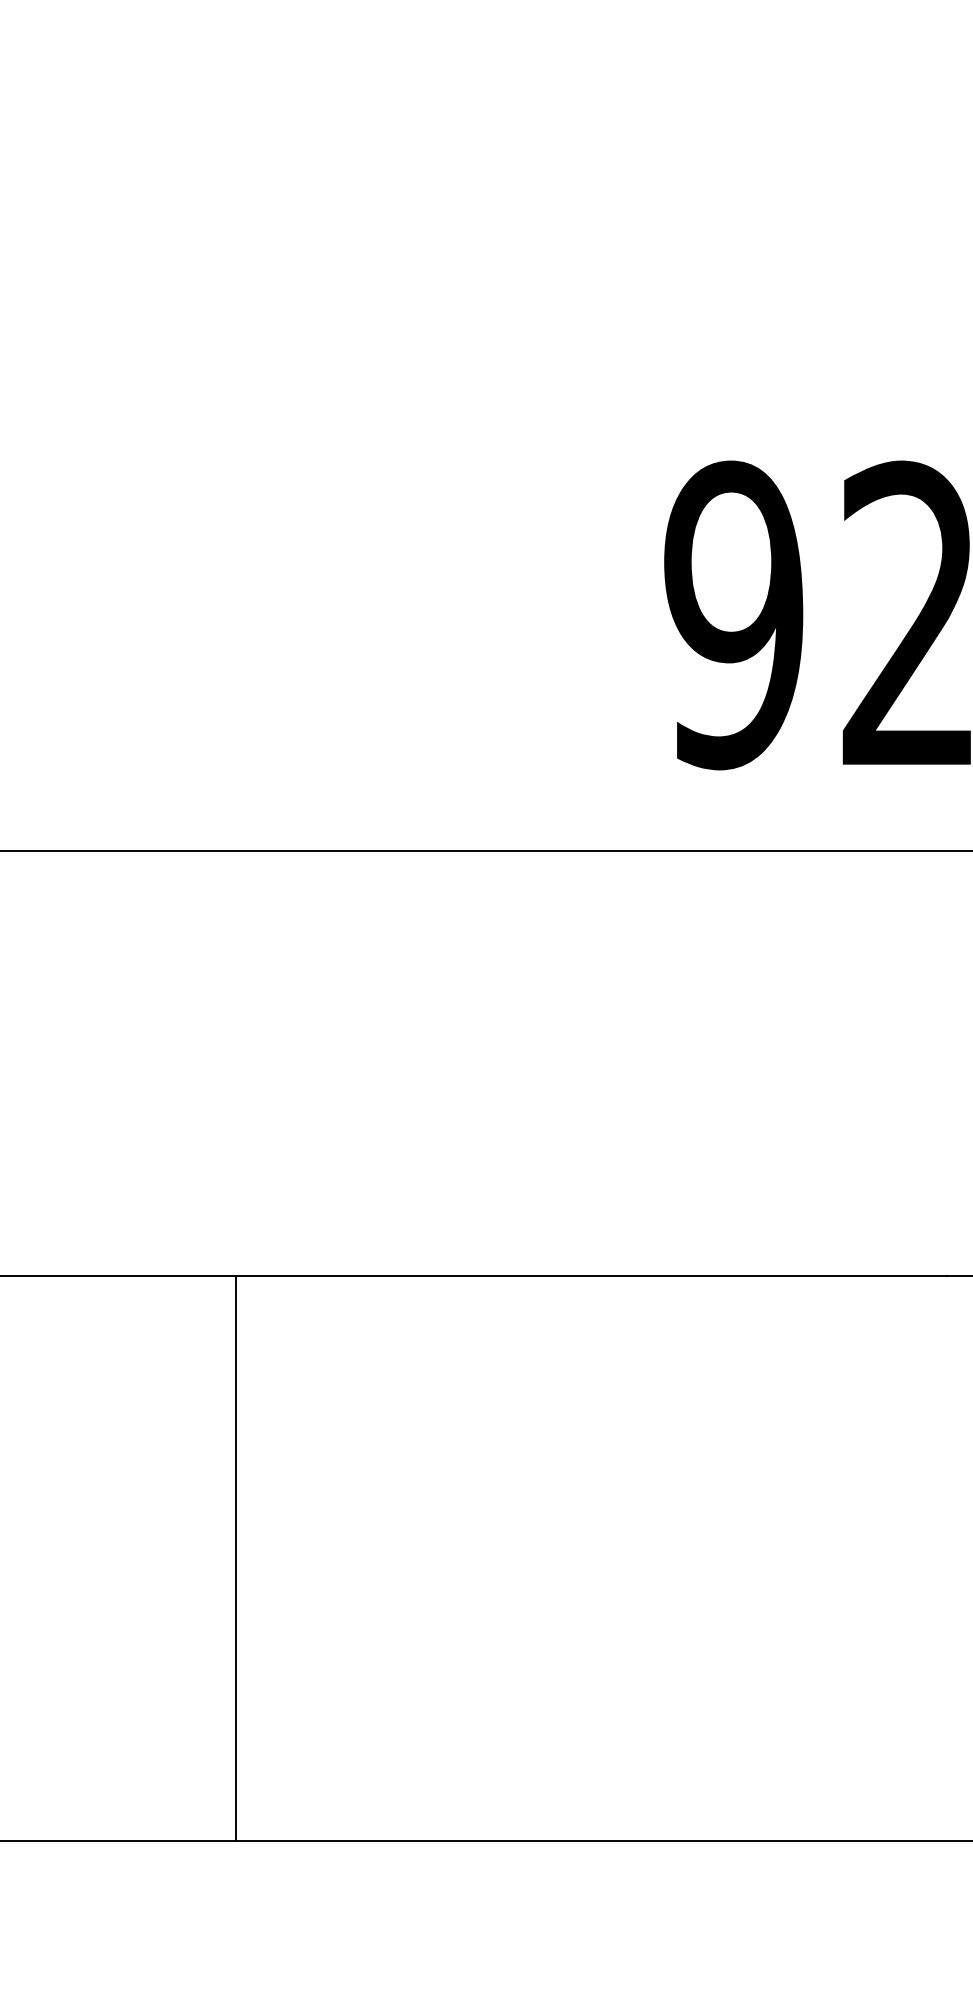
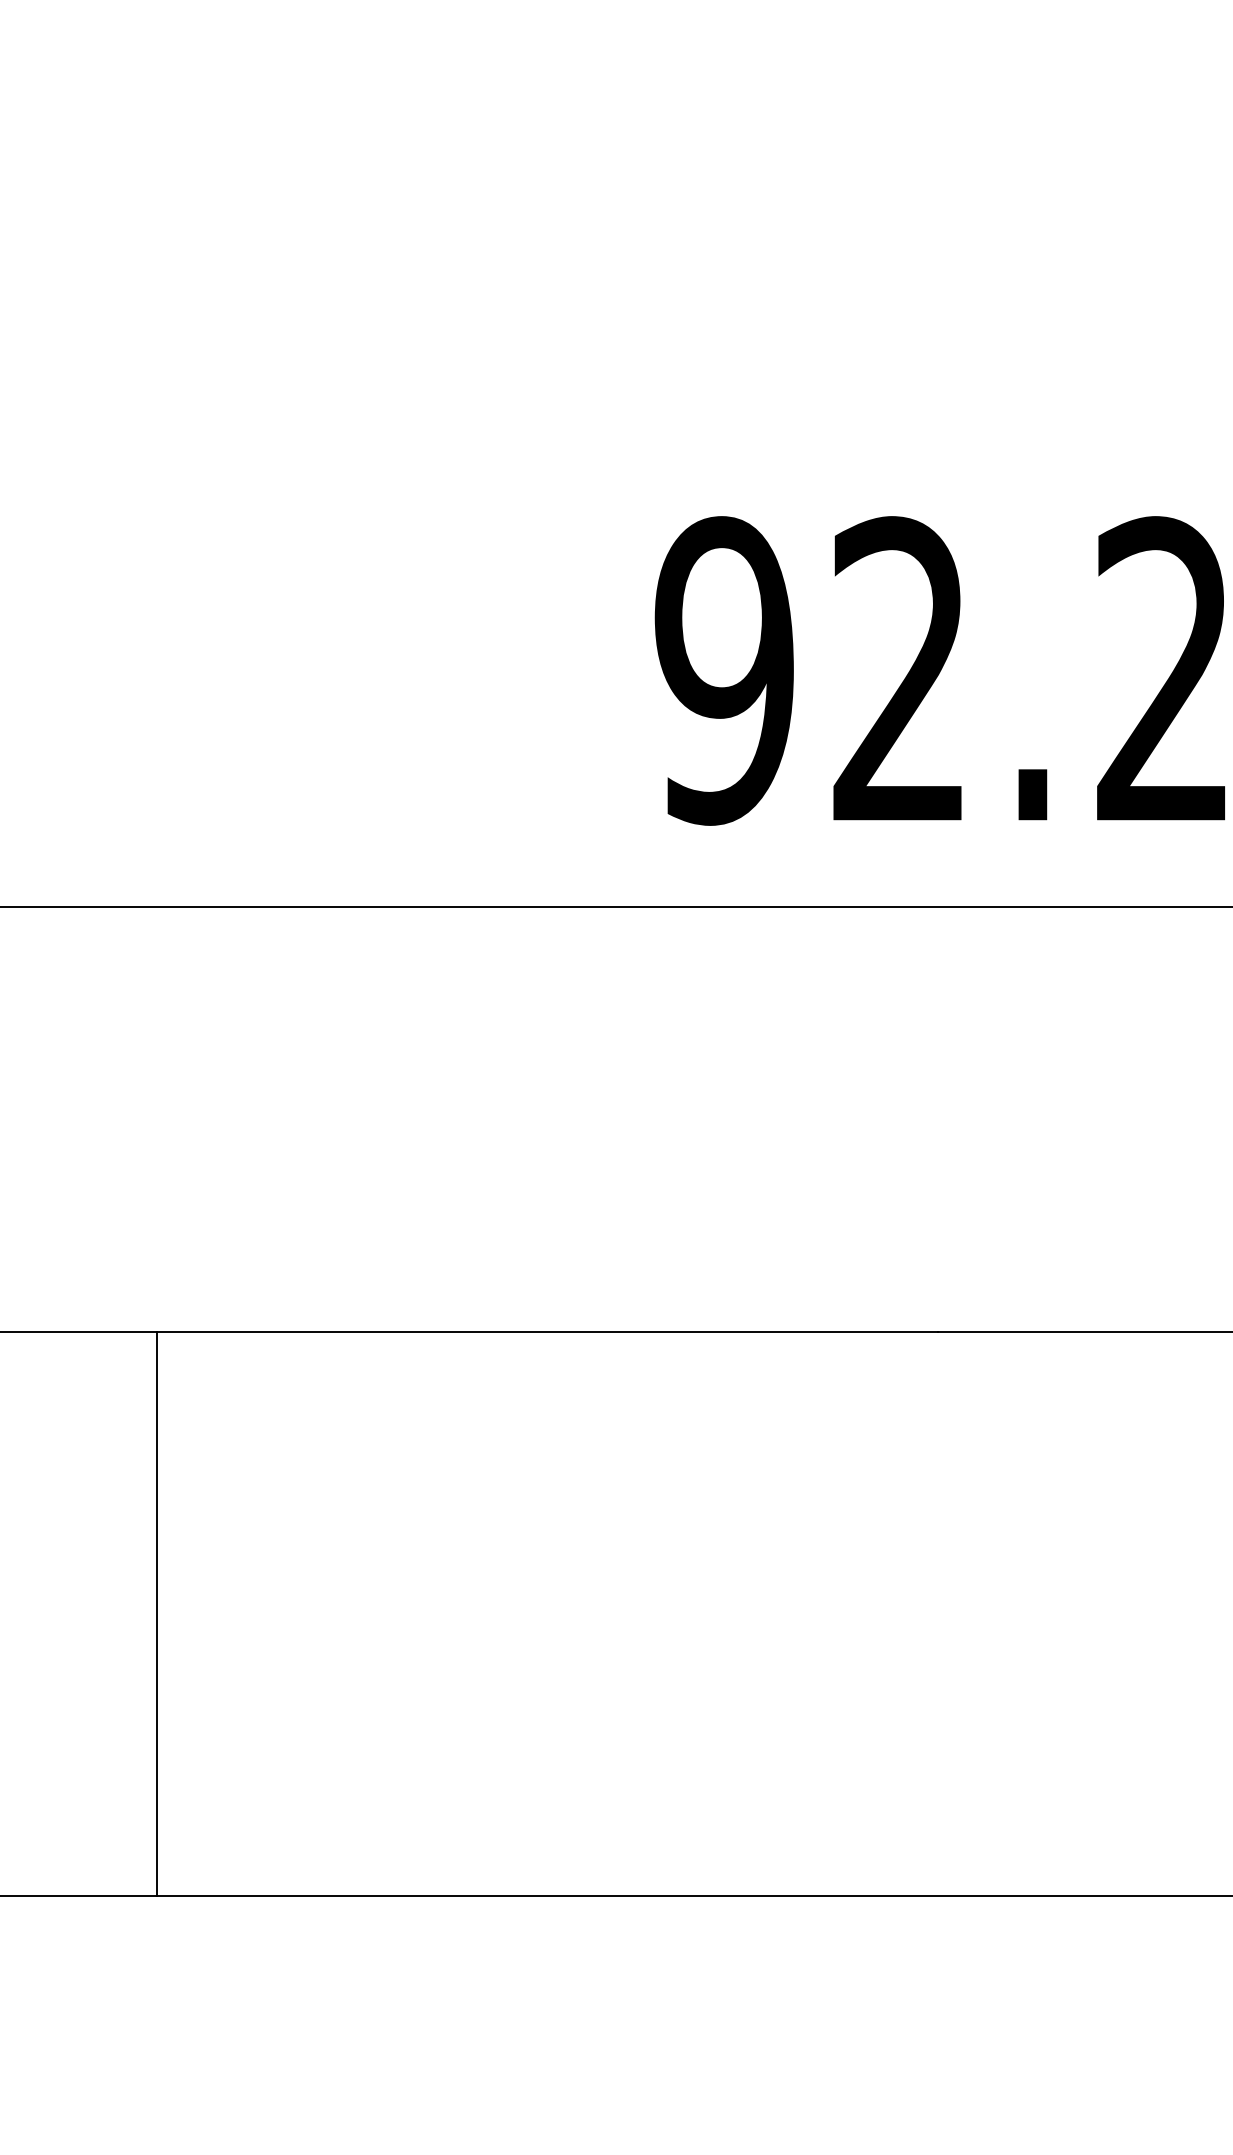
line: (235, 1558) -> (157, 1614), moved

